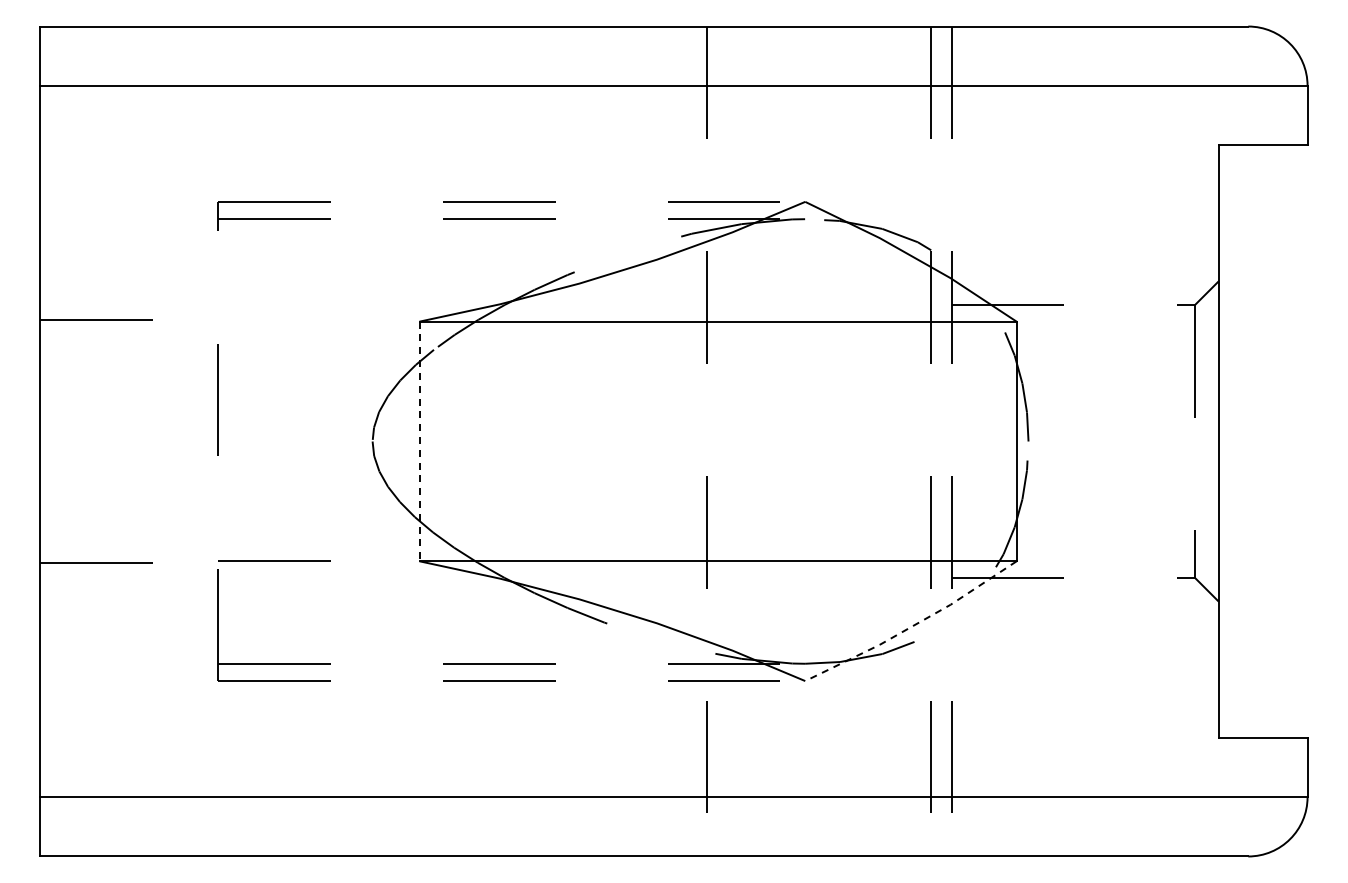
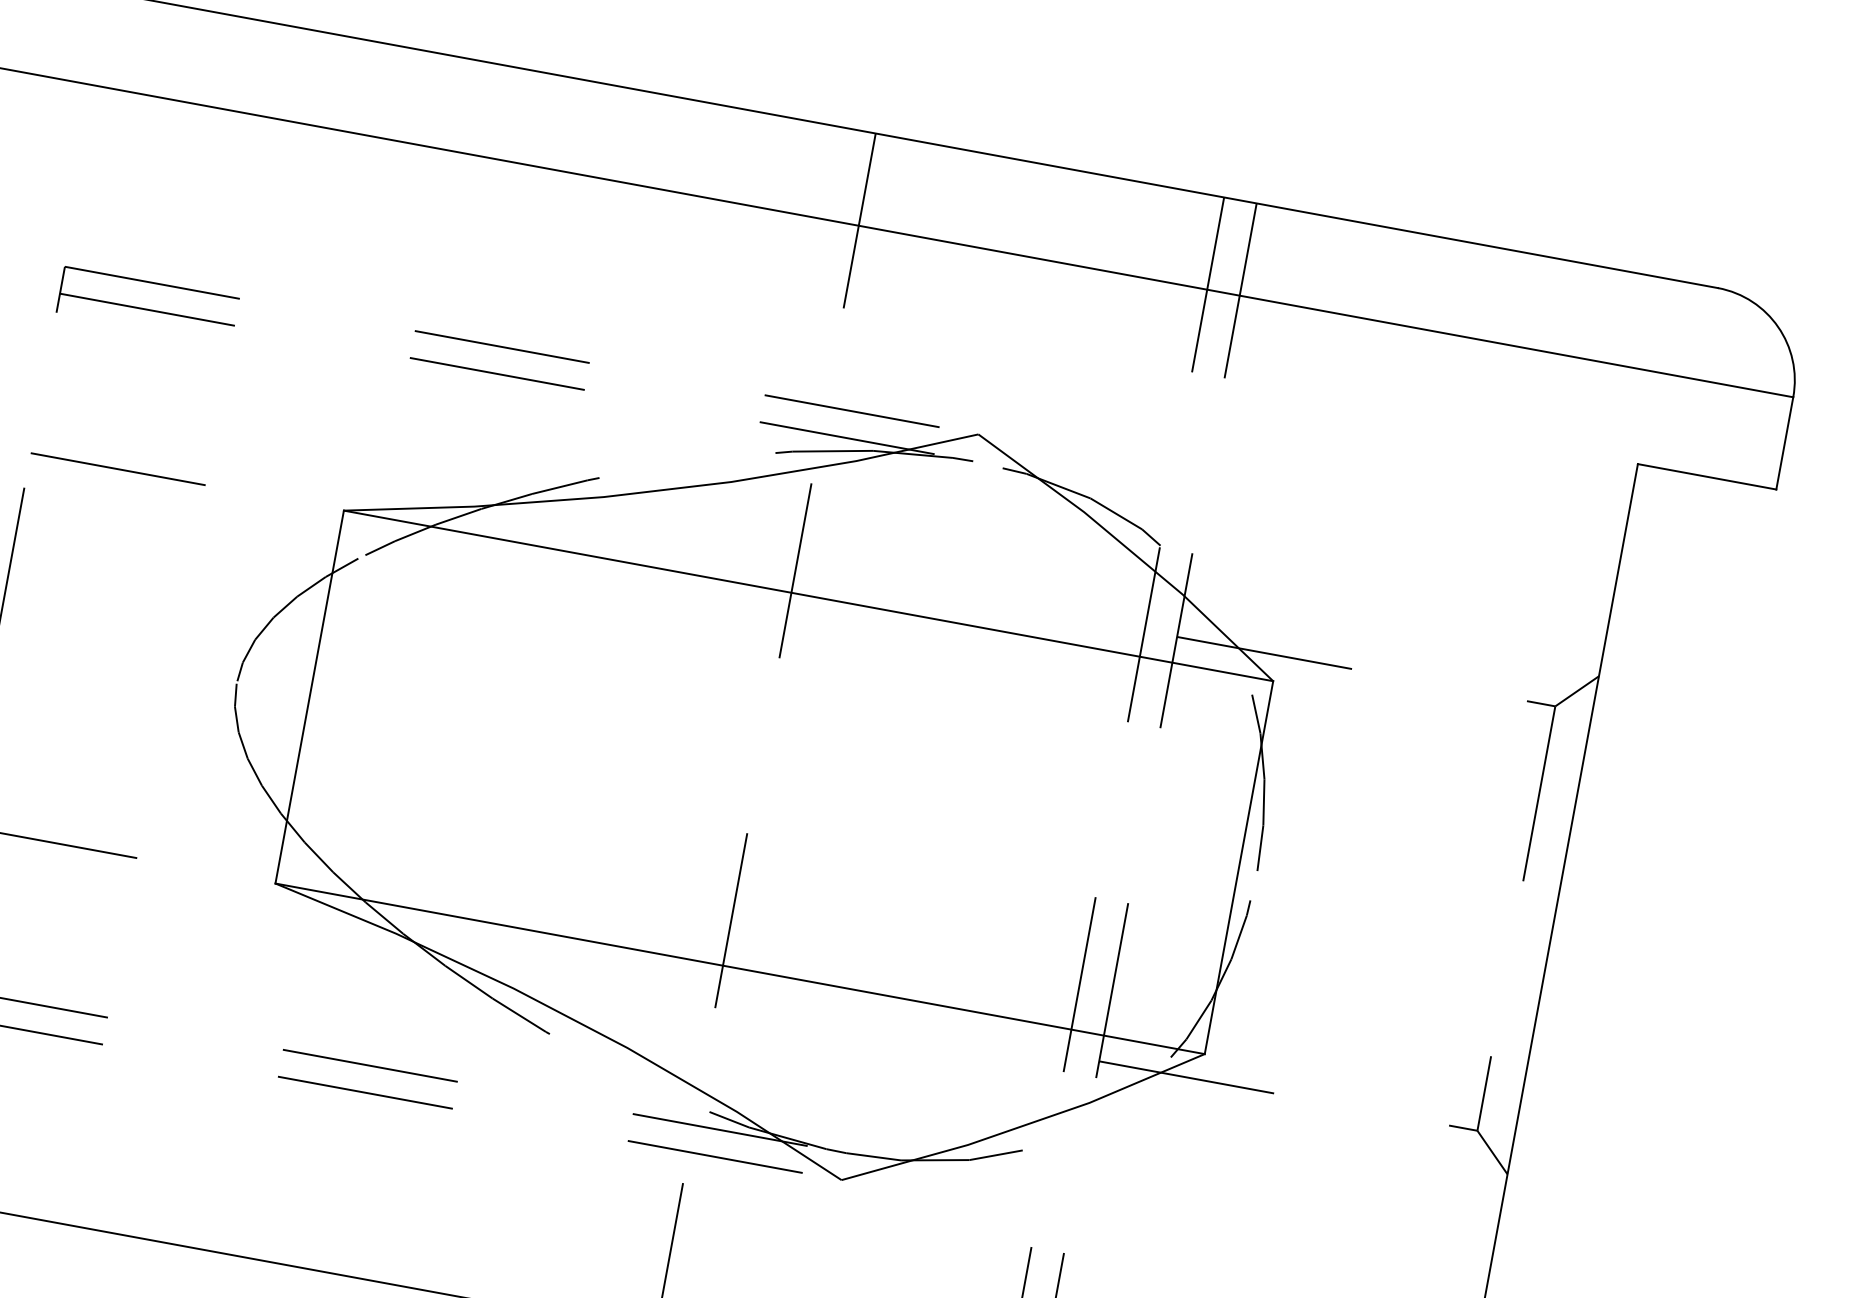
line: (274, 321) -> (118, 468), added
line: (419, 441) -> (309, 697), dashed -> solid
line: (913, 625) -> (1025, 1124), dashed -> solid

